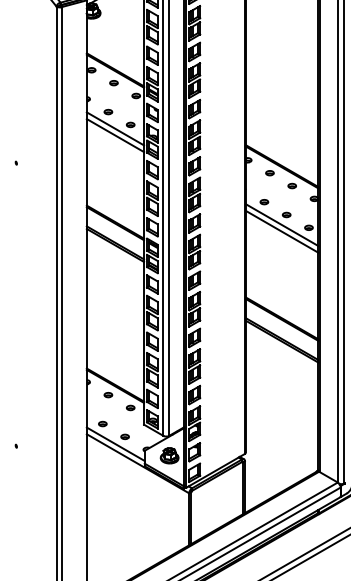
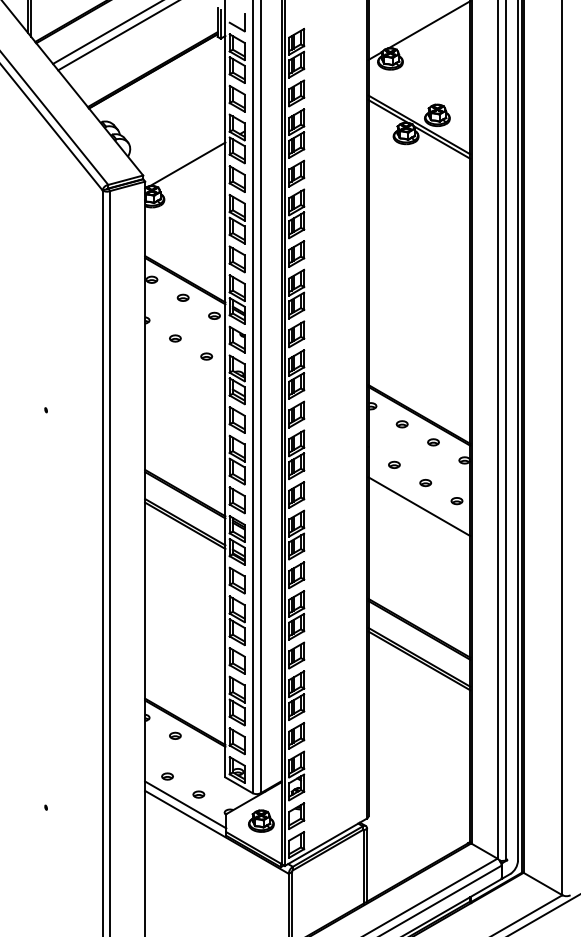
line: (115, 128) -> (185, 361), removed
line: (115, 135) -> (185, 371), removed
line: (282, 224) -> (419, 496), removed
part: (130, 407) -> (206, 753), removed

